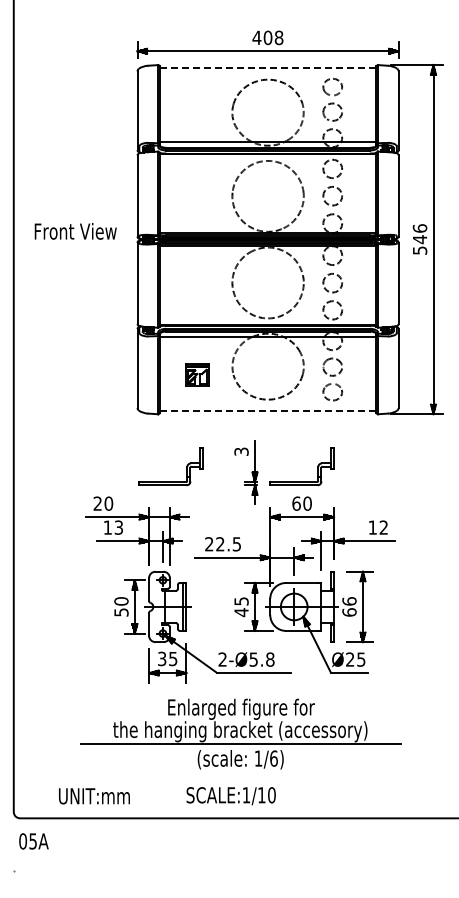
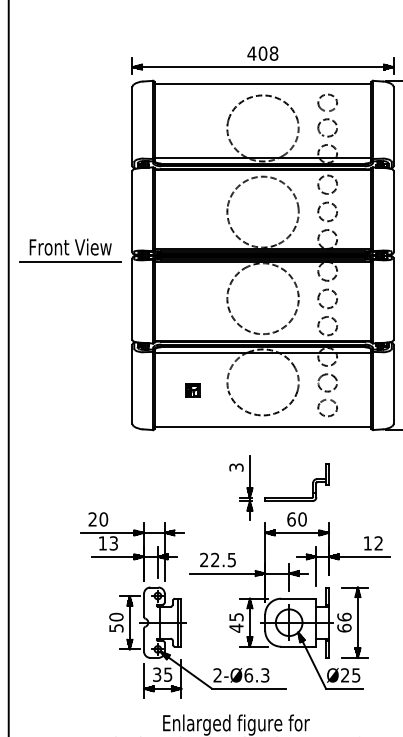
line: (267, 68) -> (262, 84), dashed -> solid
line: (75, 245) -> (70, 261), added
part: (197, 374) -> (192, 390), size x0.62
line: (268, 410) -> (263, 426), dashed -> solid
part: (170, 481) -> (165, 497), removed
text: (261, 659) -> (256, 675), 2-Ø5.8 -> 2-Ø6.3

